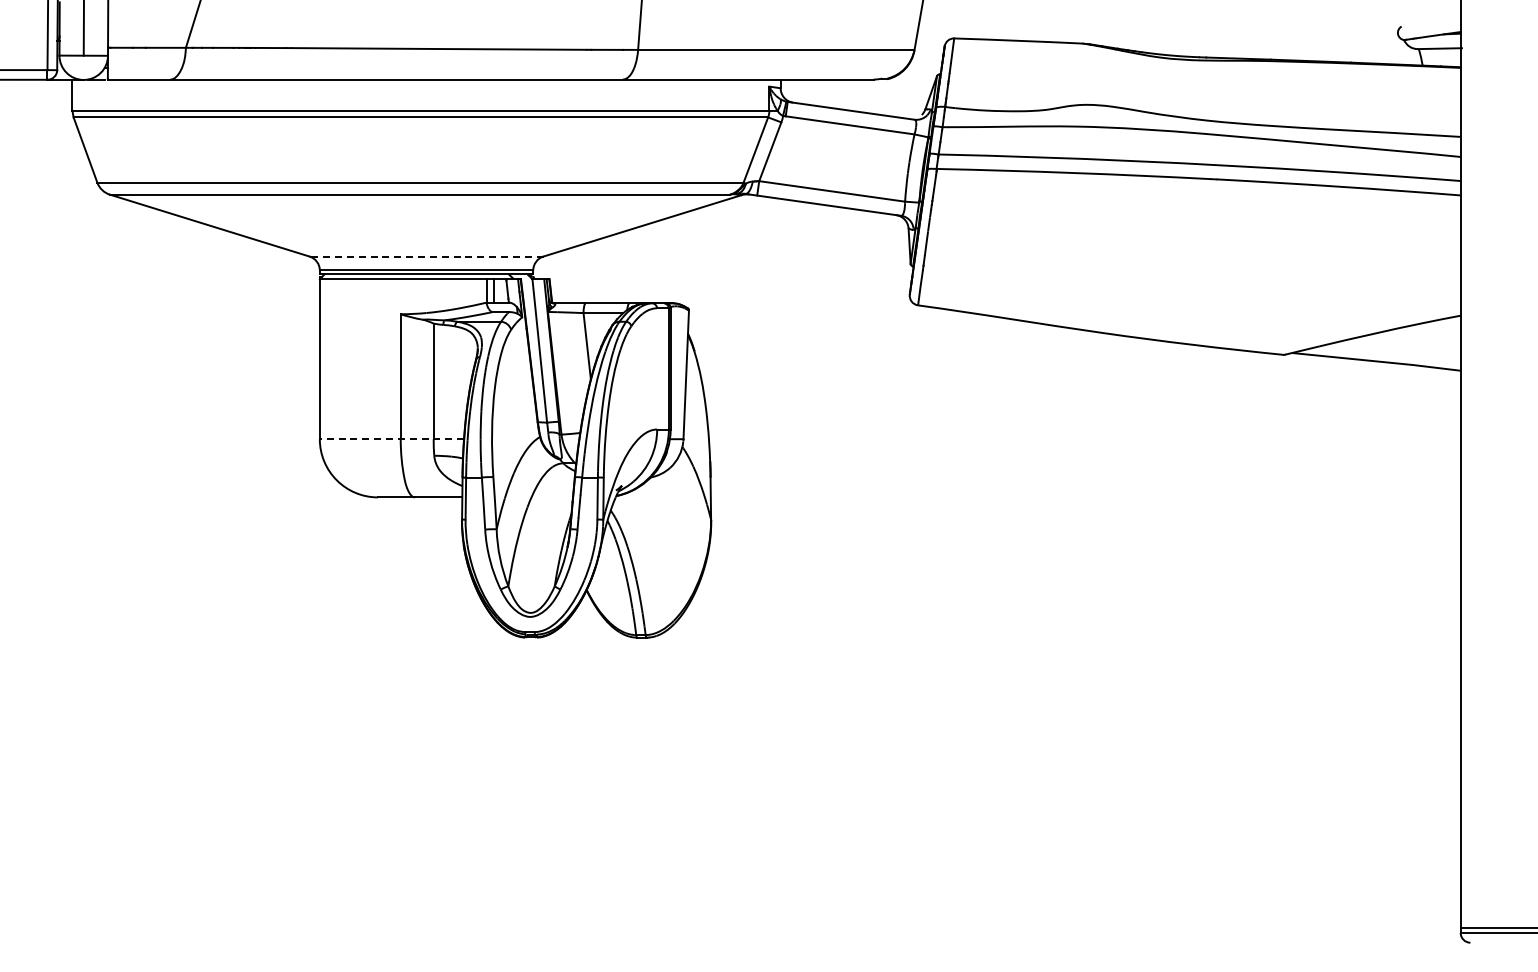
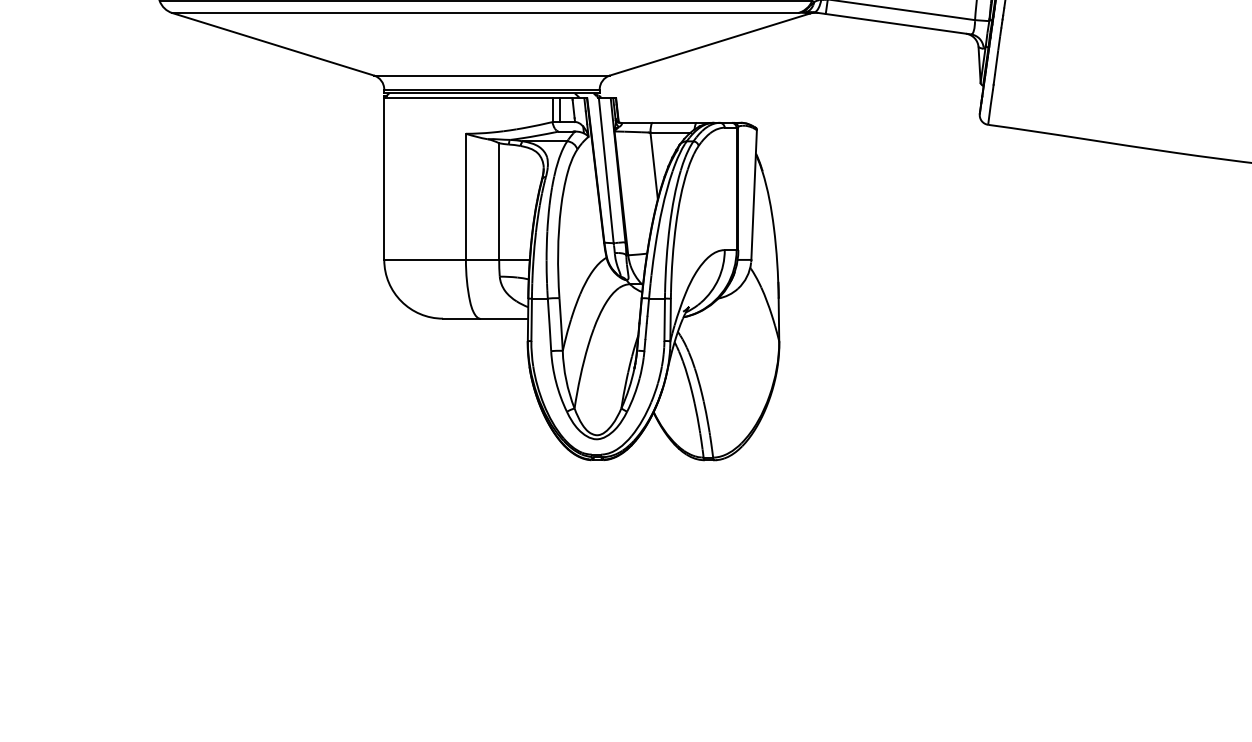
line: (426, 256) -> (491, 75), dashed -> solid
line: (391, 439) -> (456, 260), dashed -> solid

